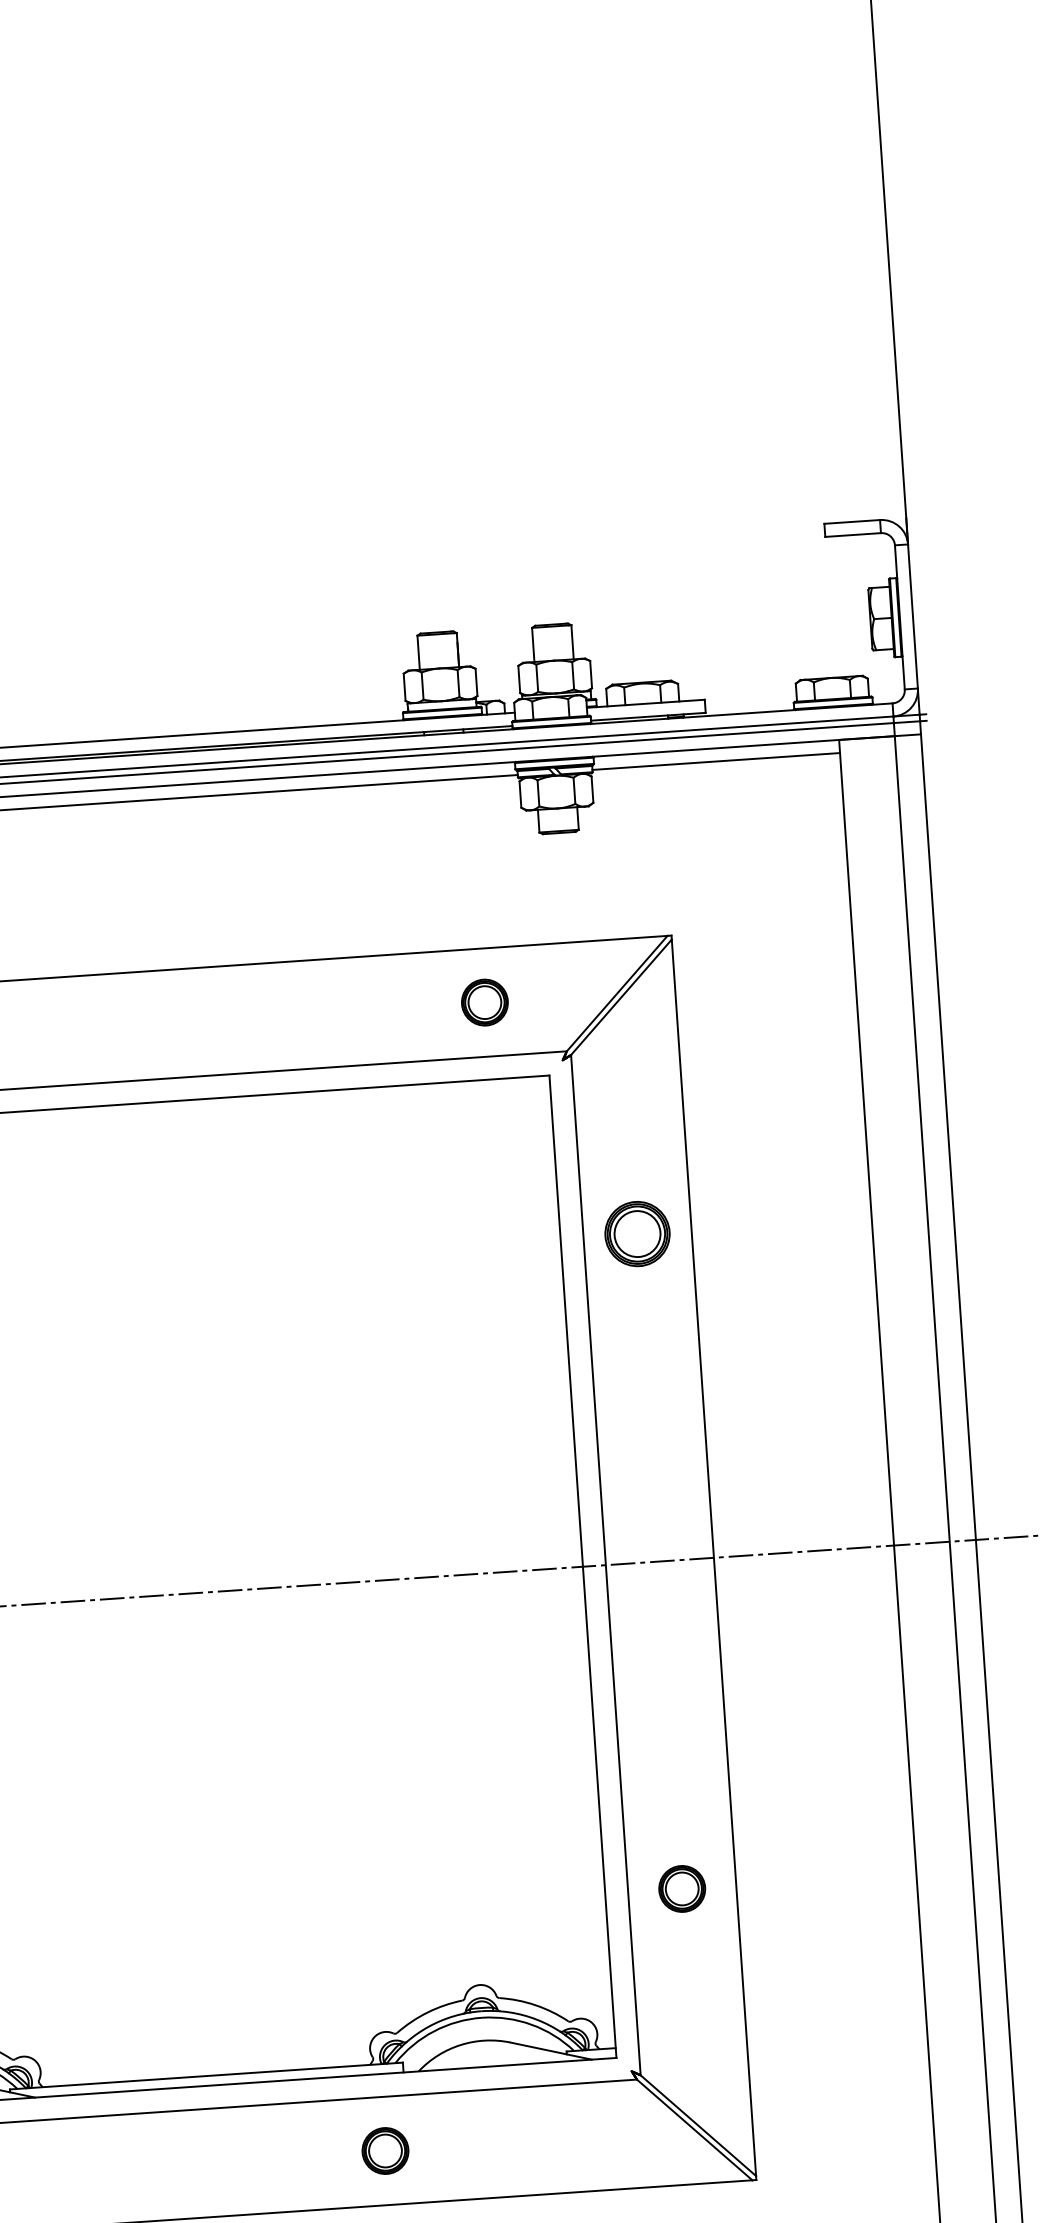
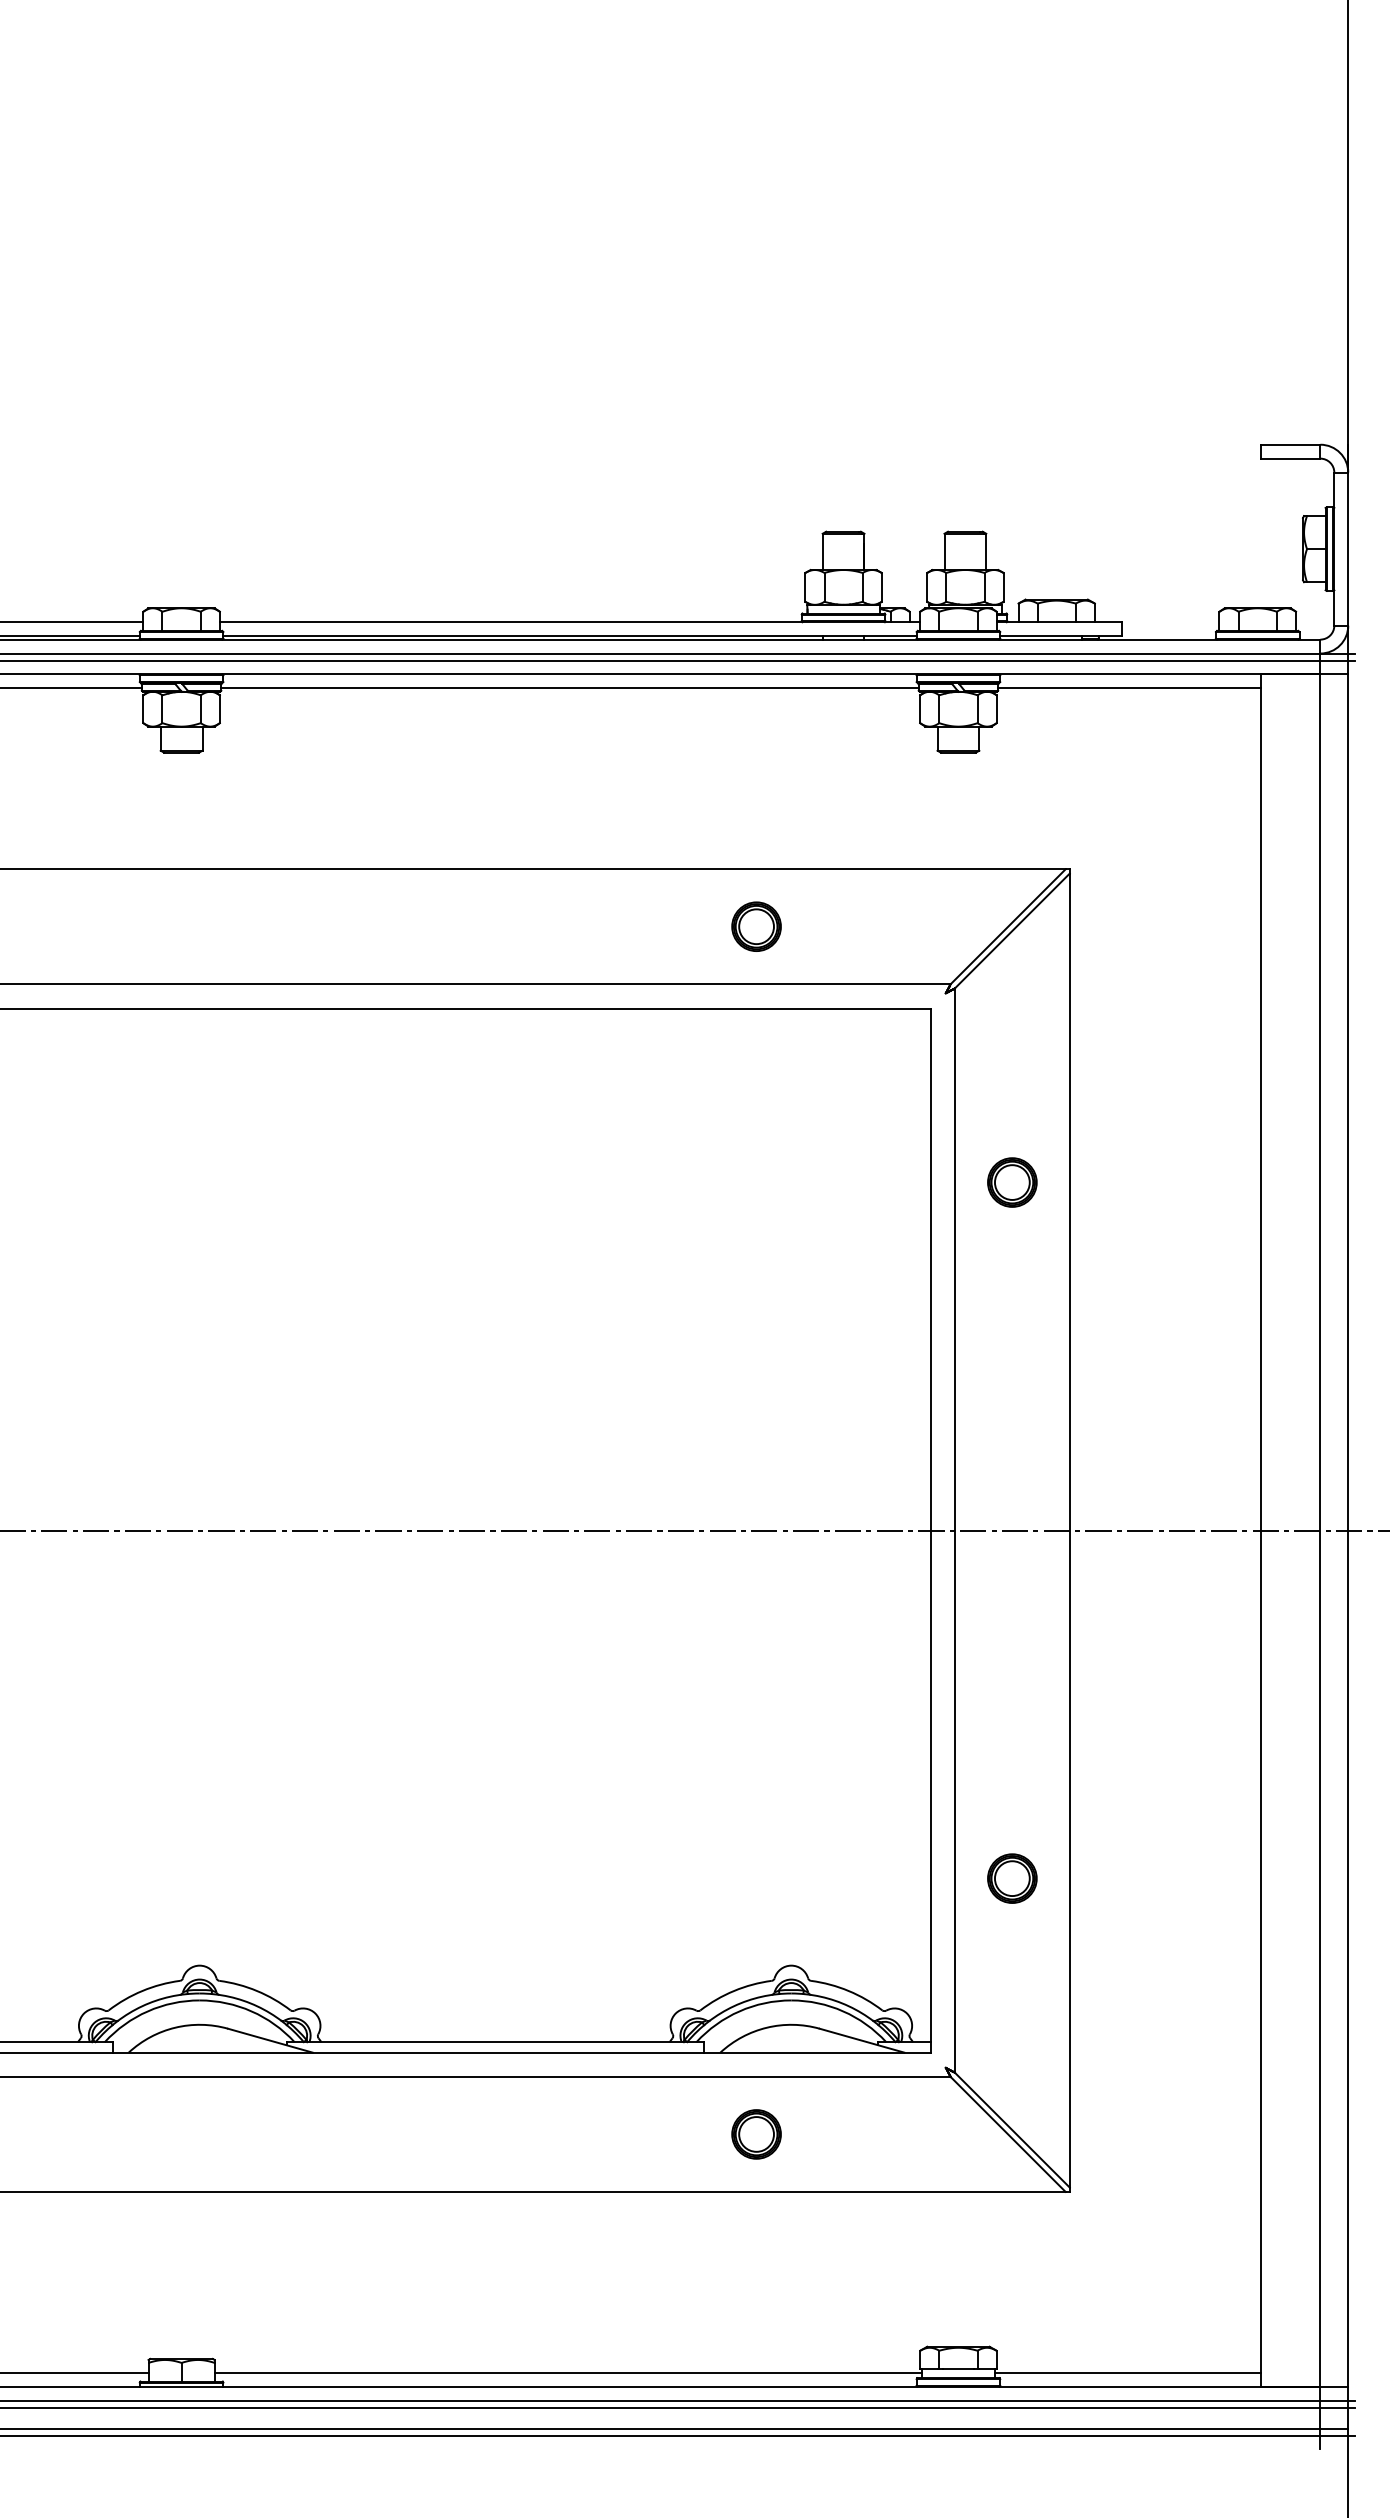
part: (484, 1002) -> (756, 926), moved
part: (637, 1233) -> (1012, 1182), size x0.71
part: (385, 2151) -> (756, 2134), moved

